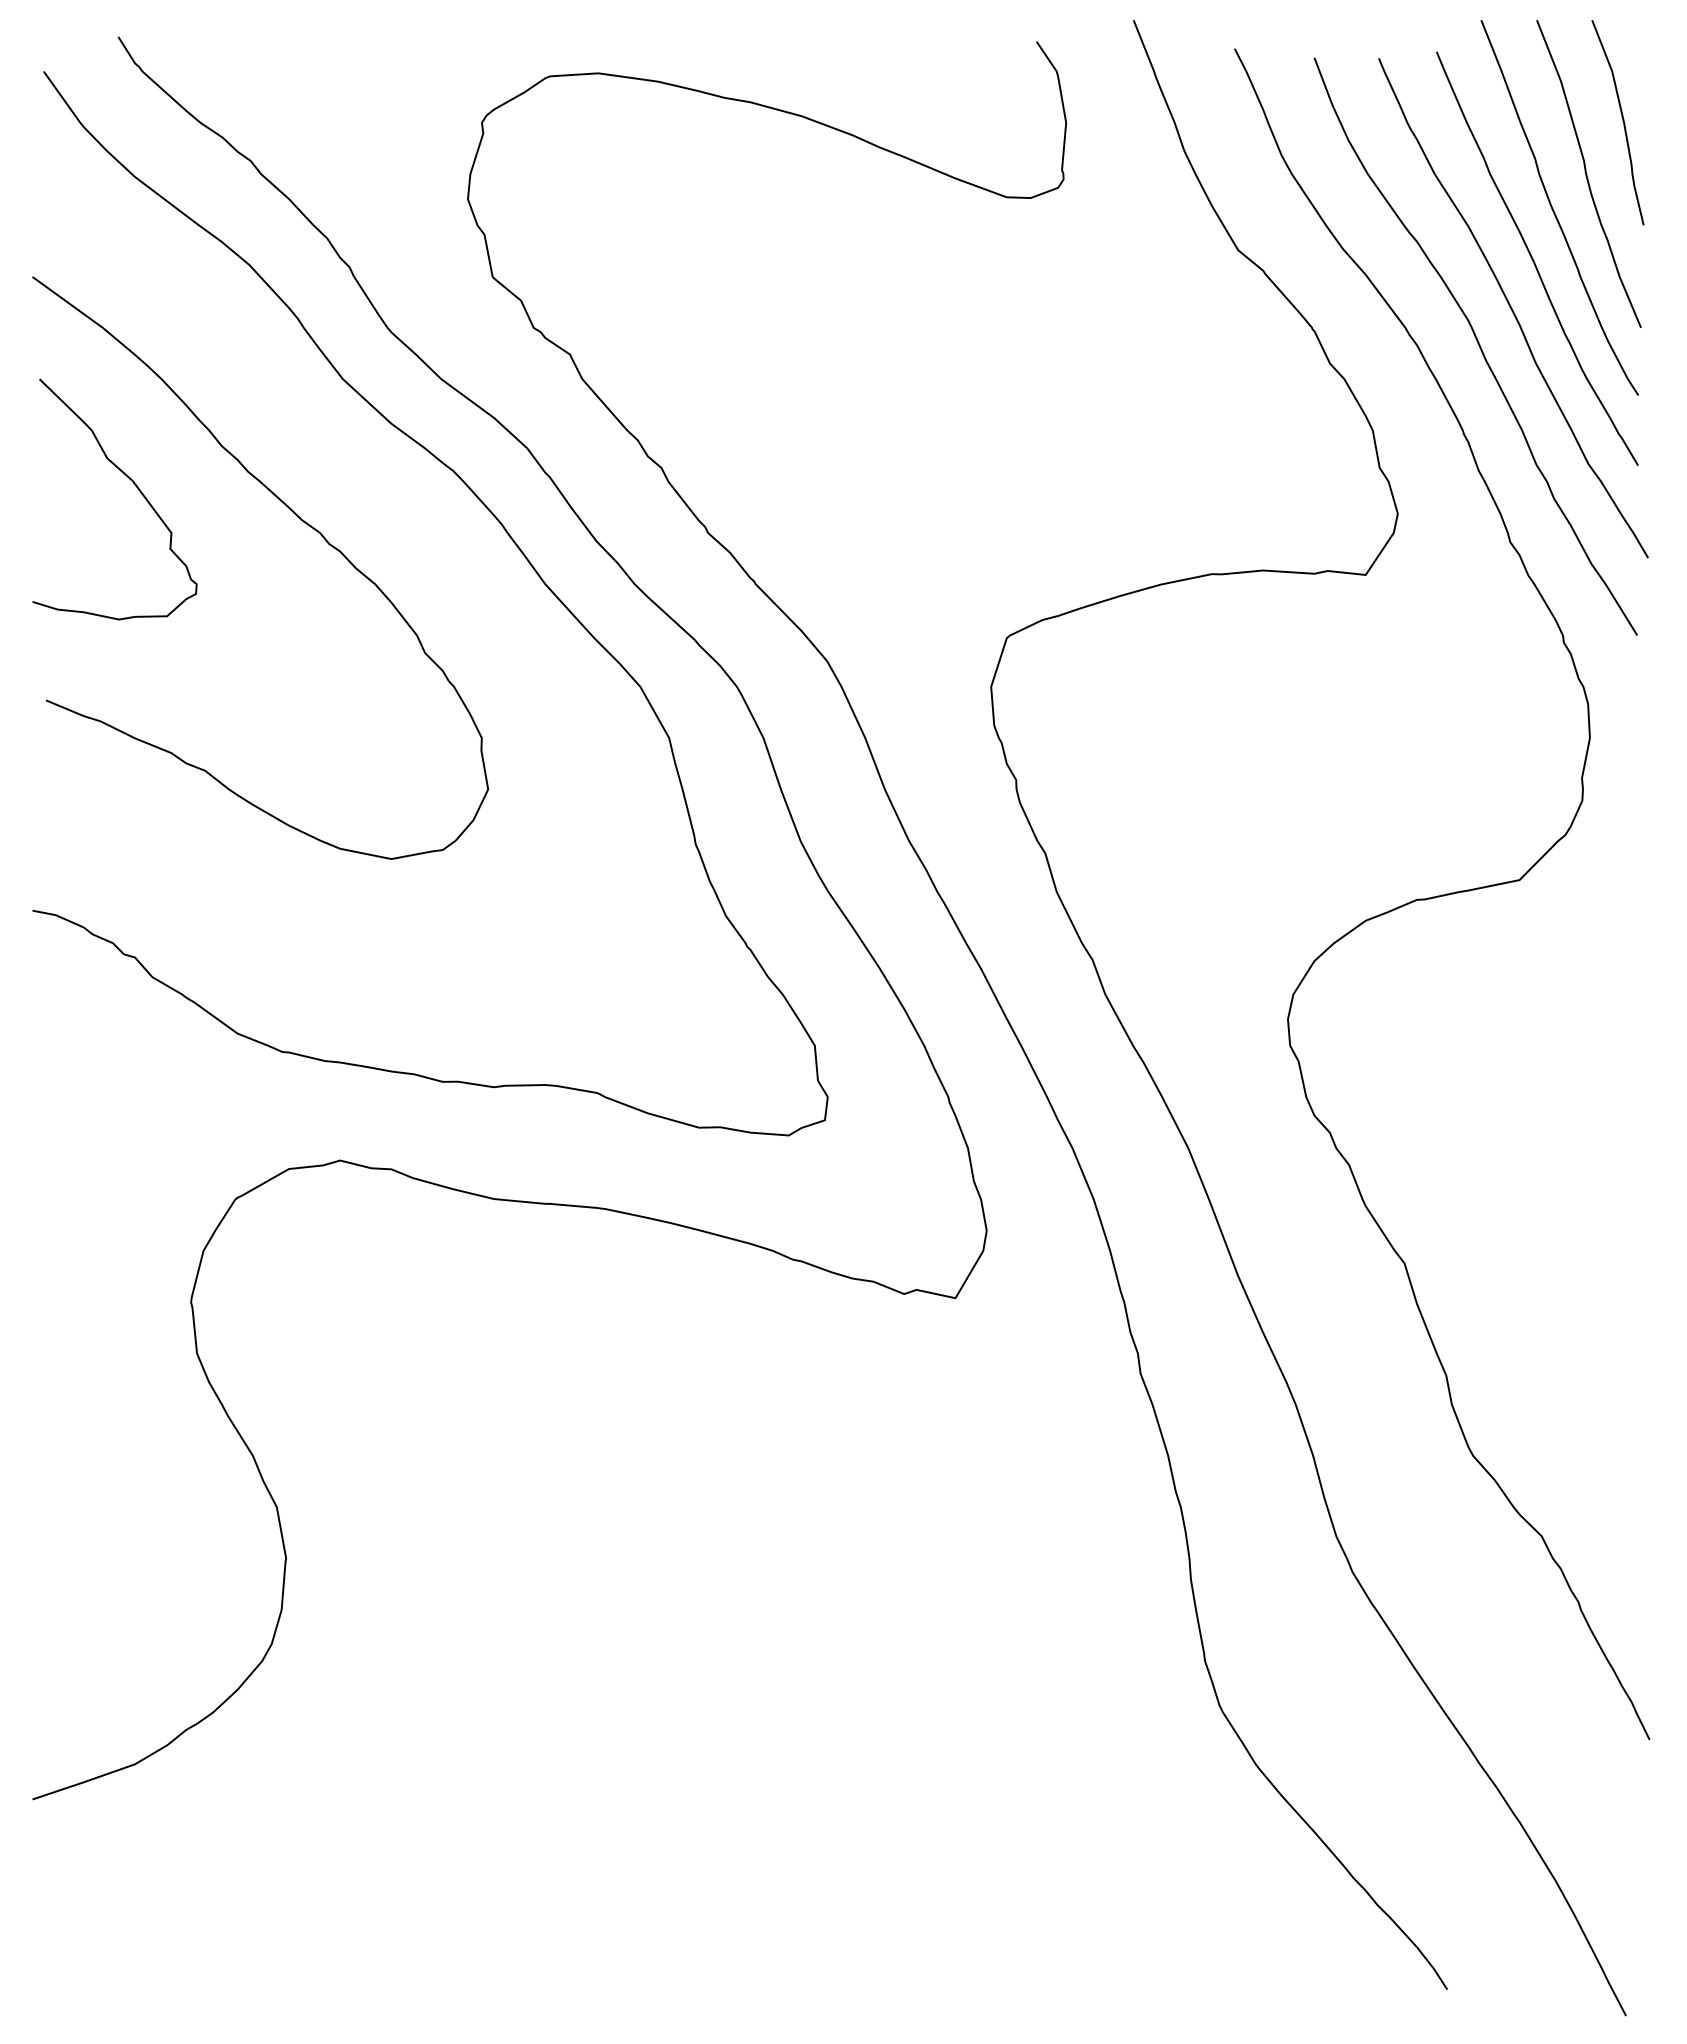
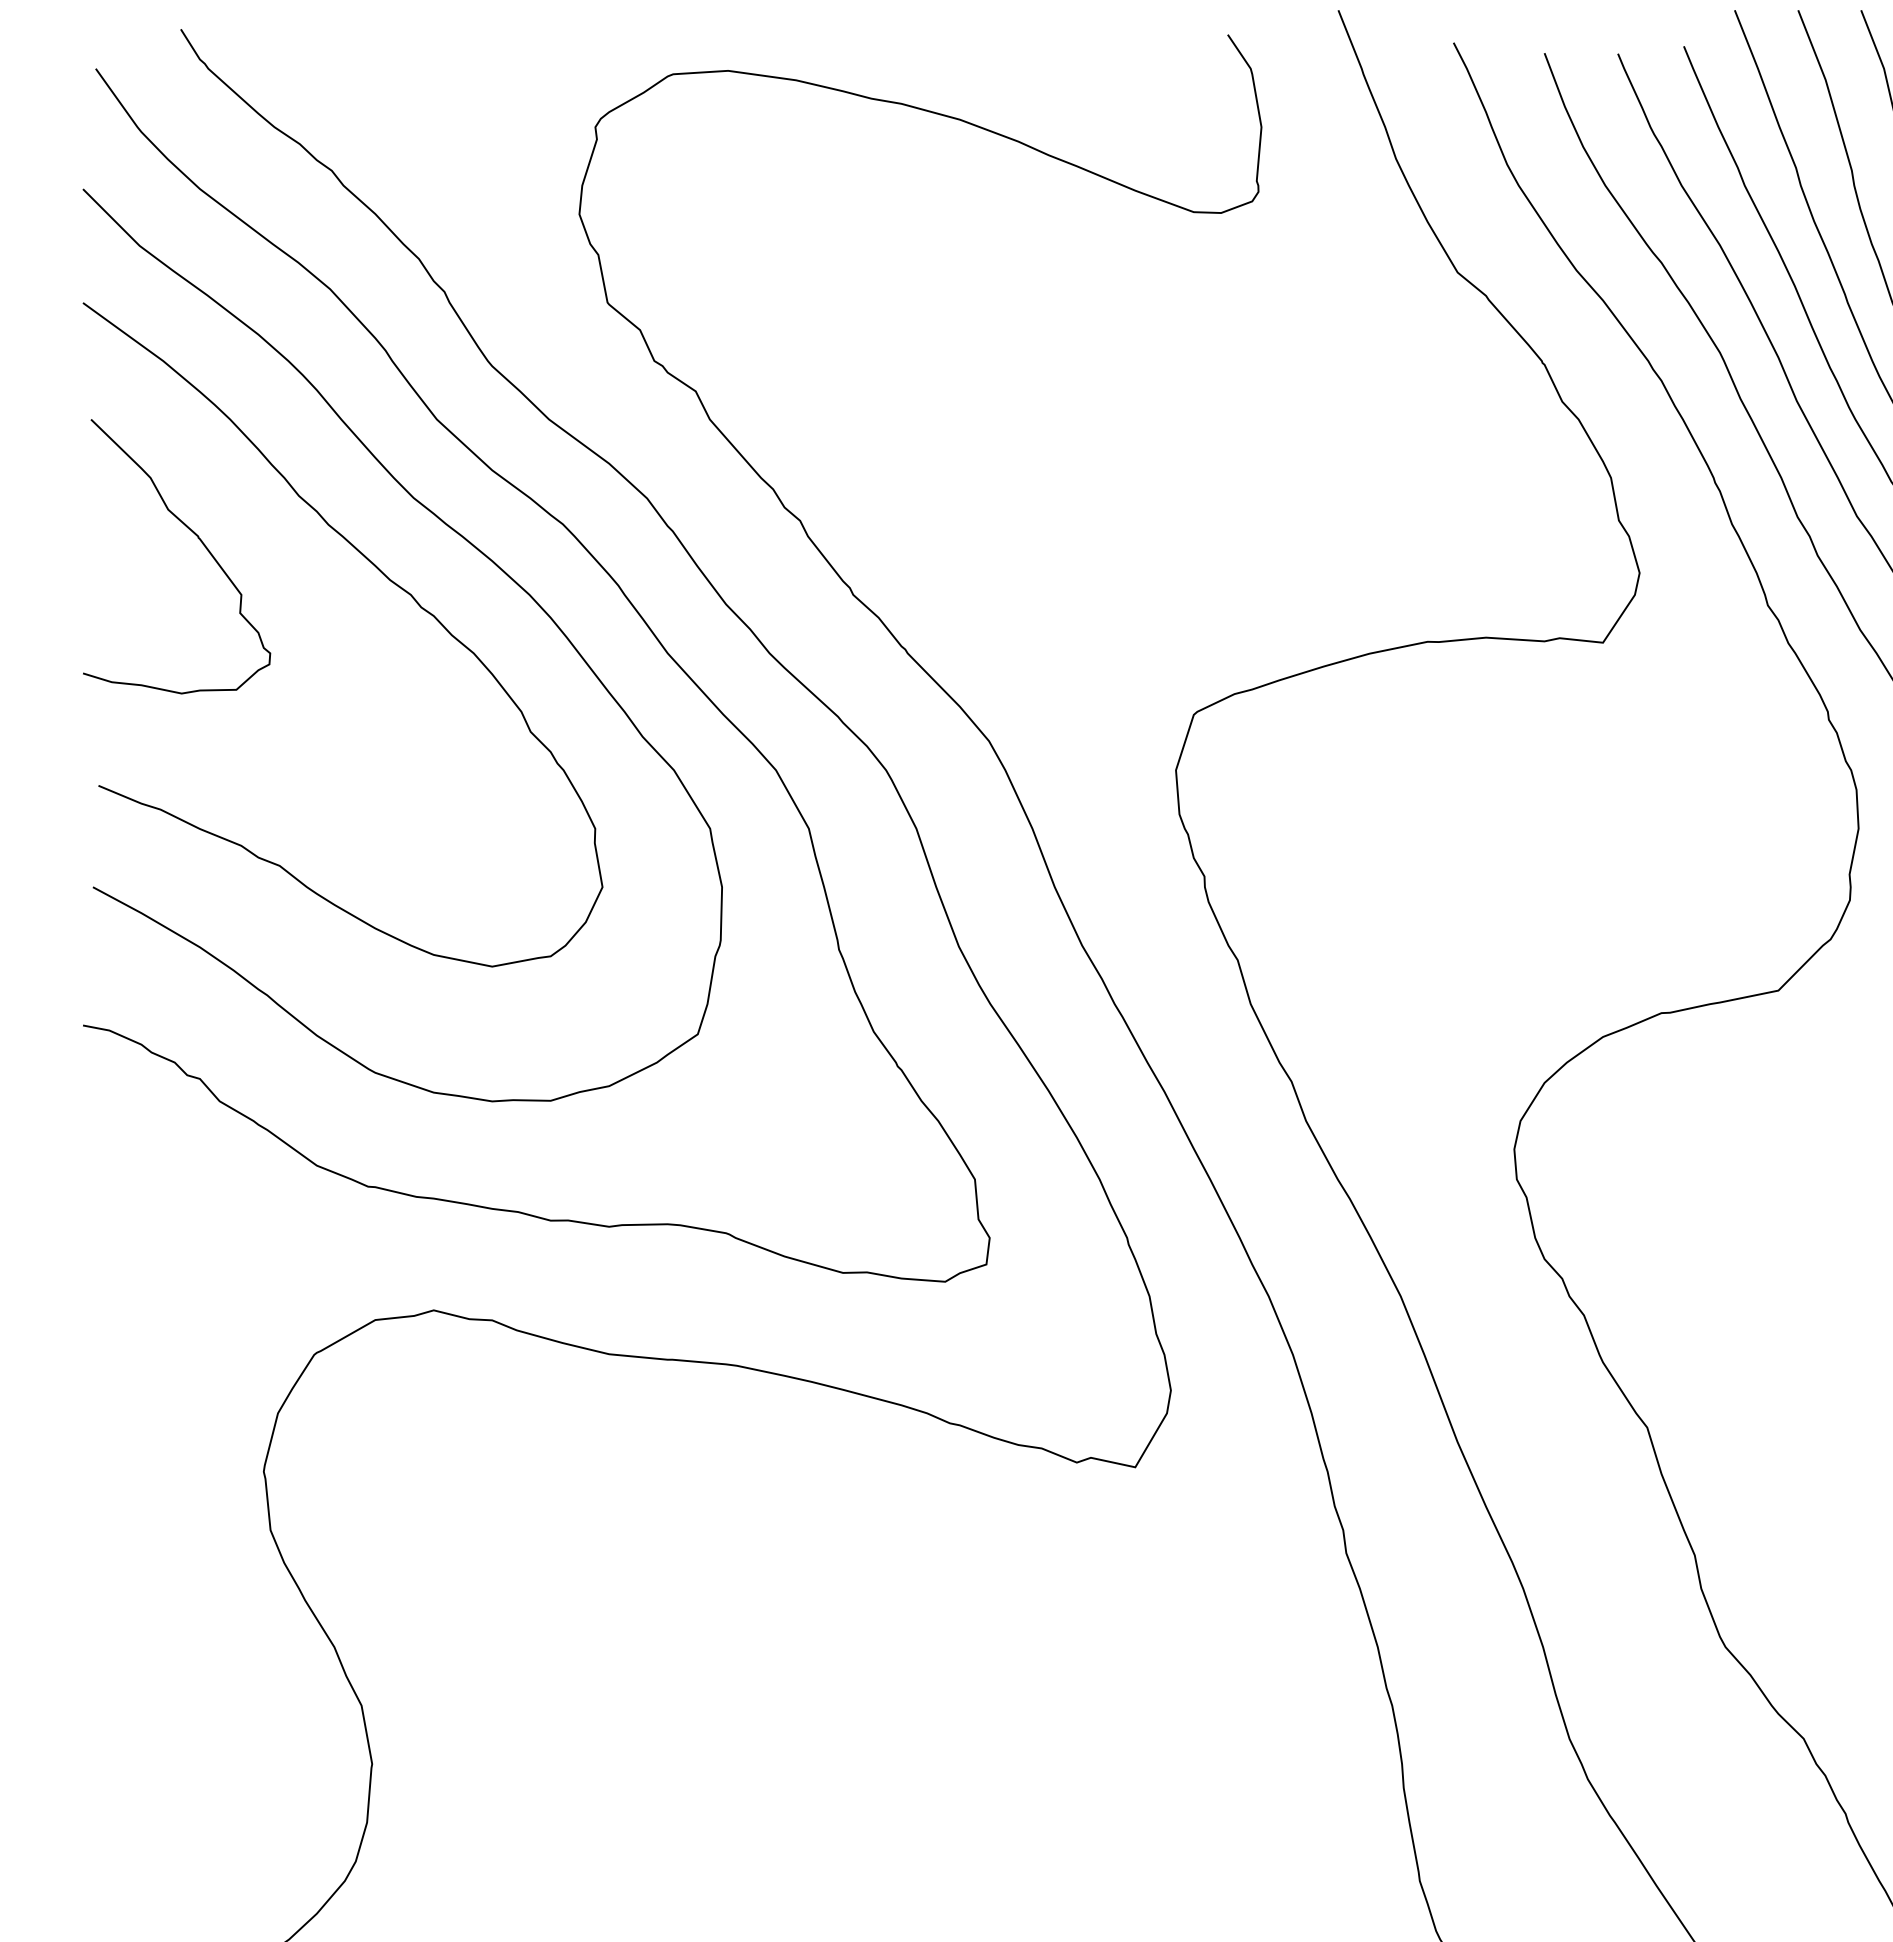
curve: (377, 493) -> (476, 549), added

